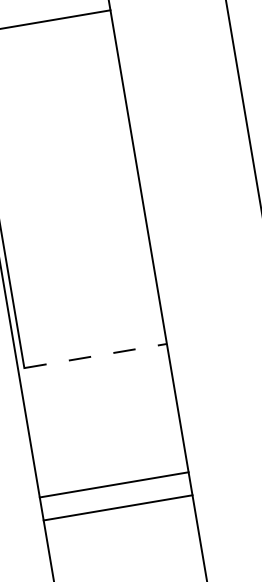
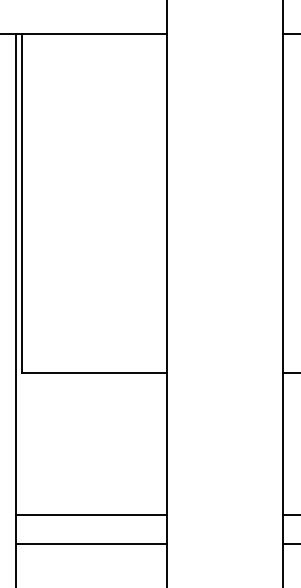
line: (96, 355) -> (95, 372), dashed -> solid
line: (114, 484) -> (91, 514), moved
line: (118, 508) -> (91, 544), moved

